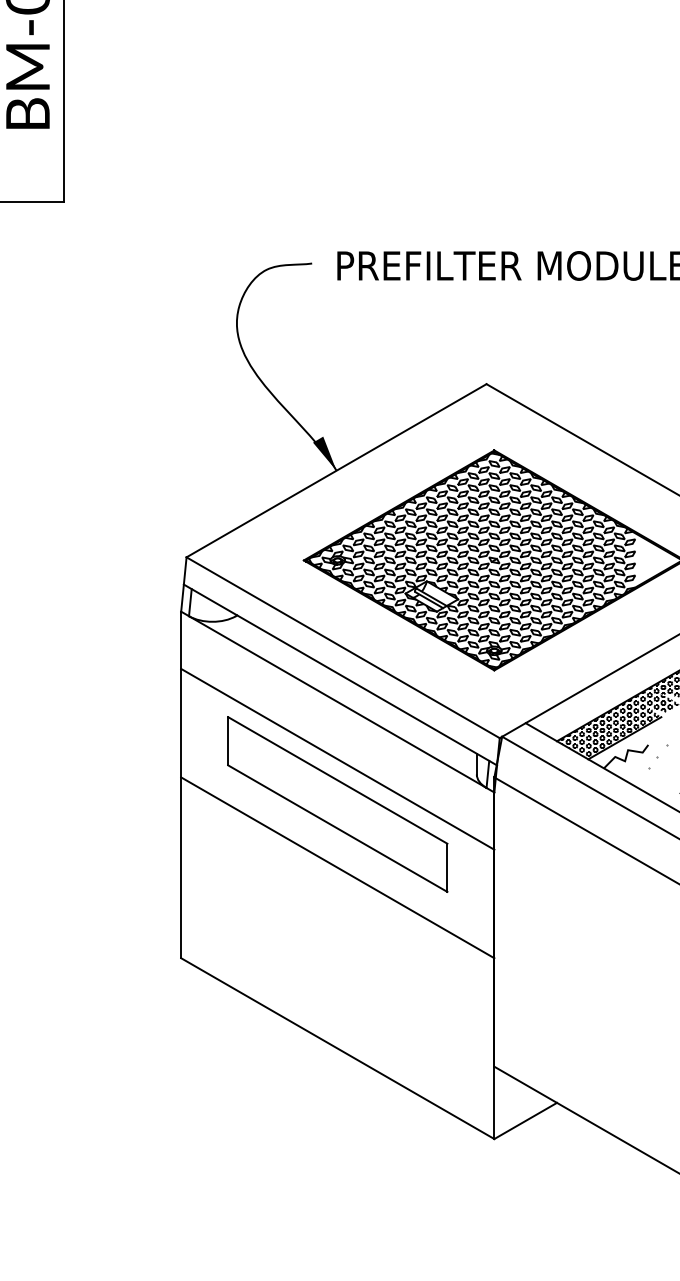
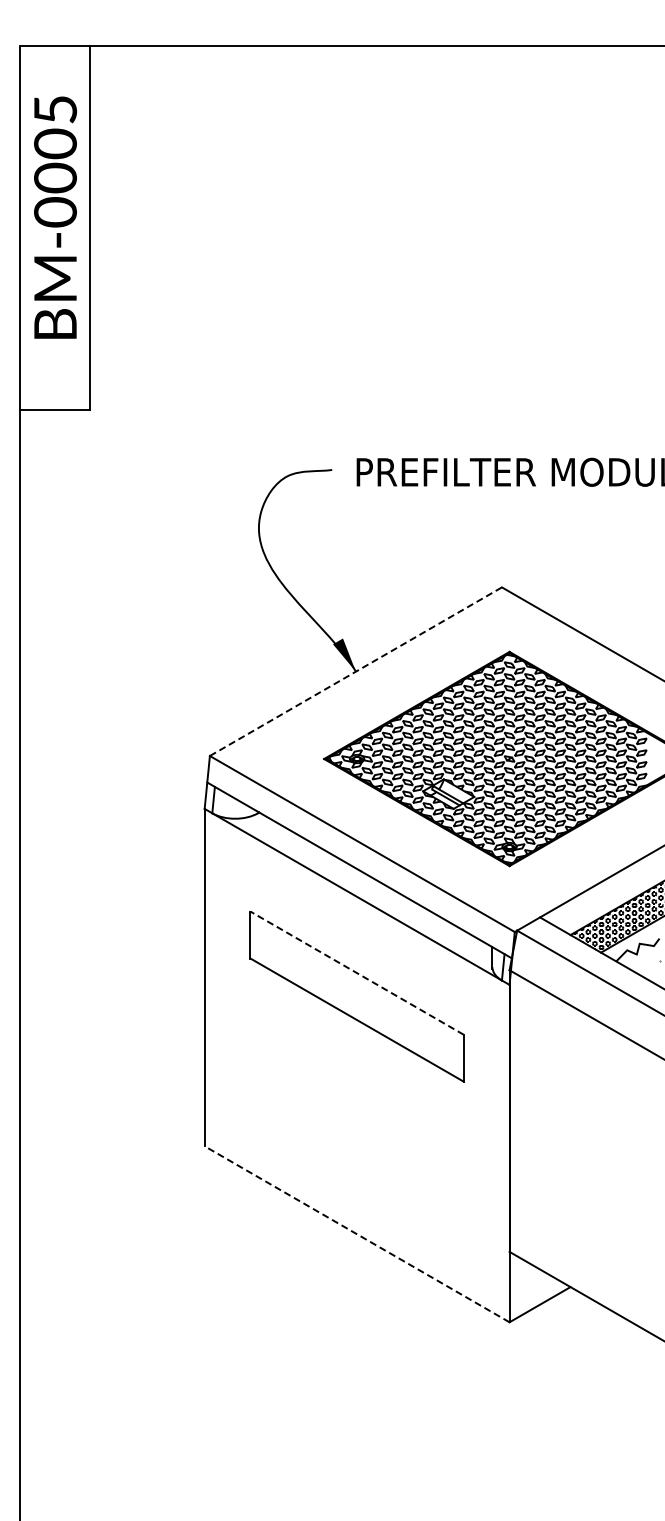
line: (336, 470) -> (355, 671), solid -> dashed
line: (337, 759) -> (356, 952), removed
line: (337, 779) -> (356, 972), solid -> dashed
line: (337, 868) -> (356, 1058), removed
line: (337, 1048) -> (356, 1234), solid -> dashed

